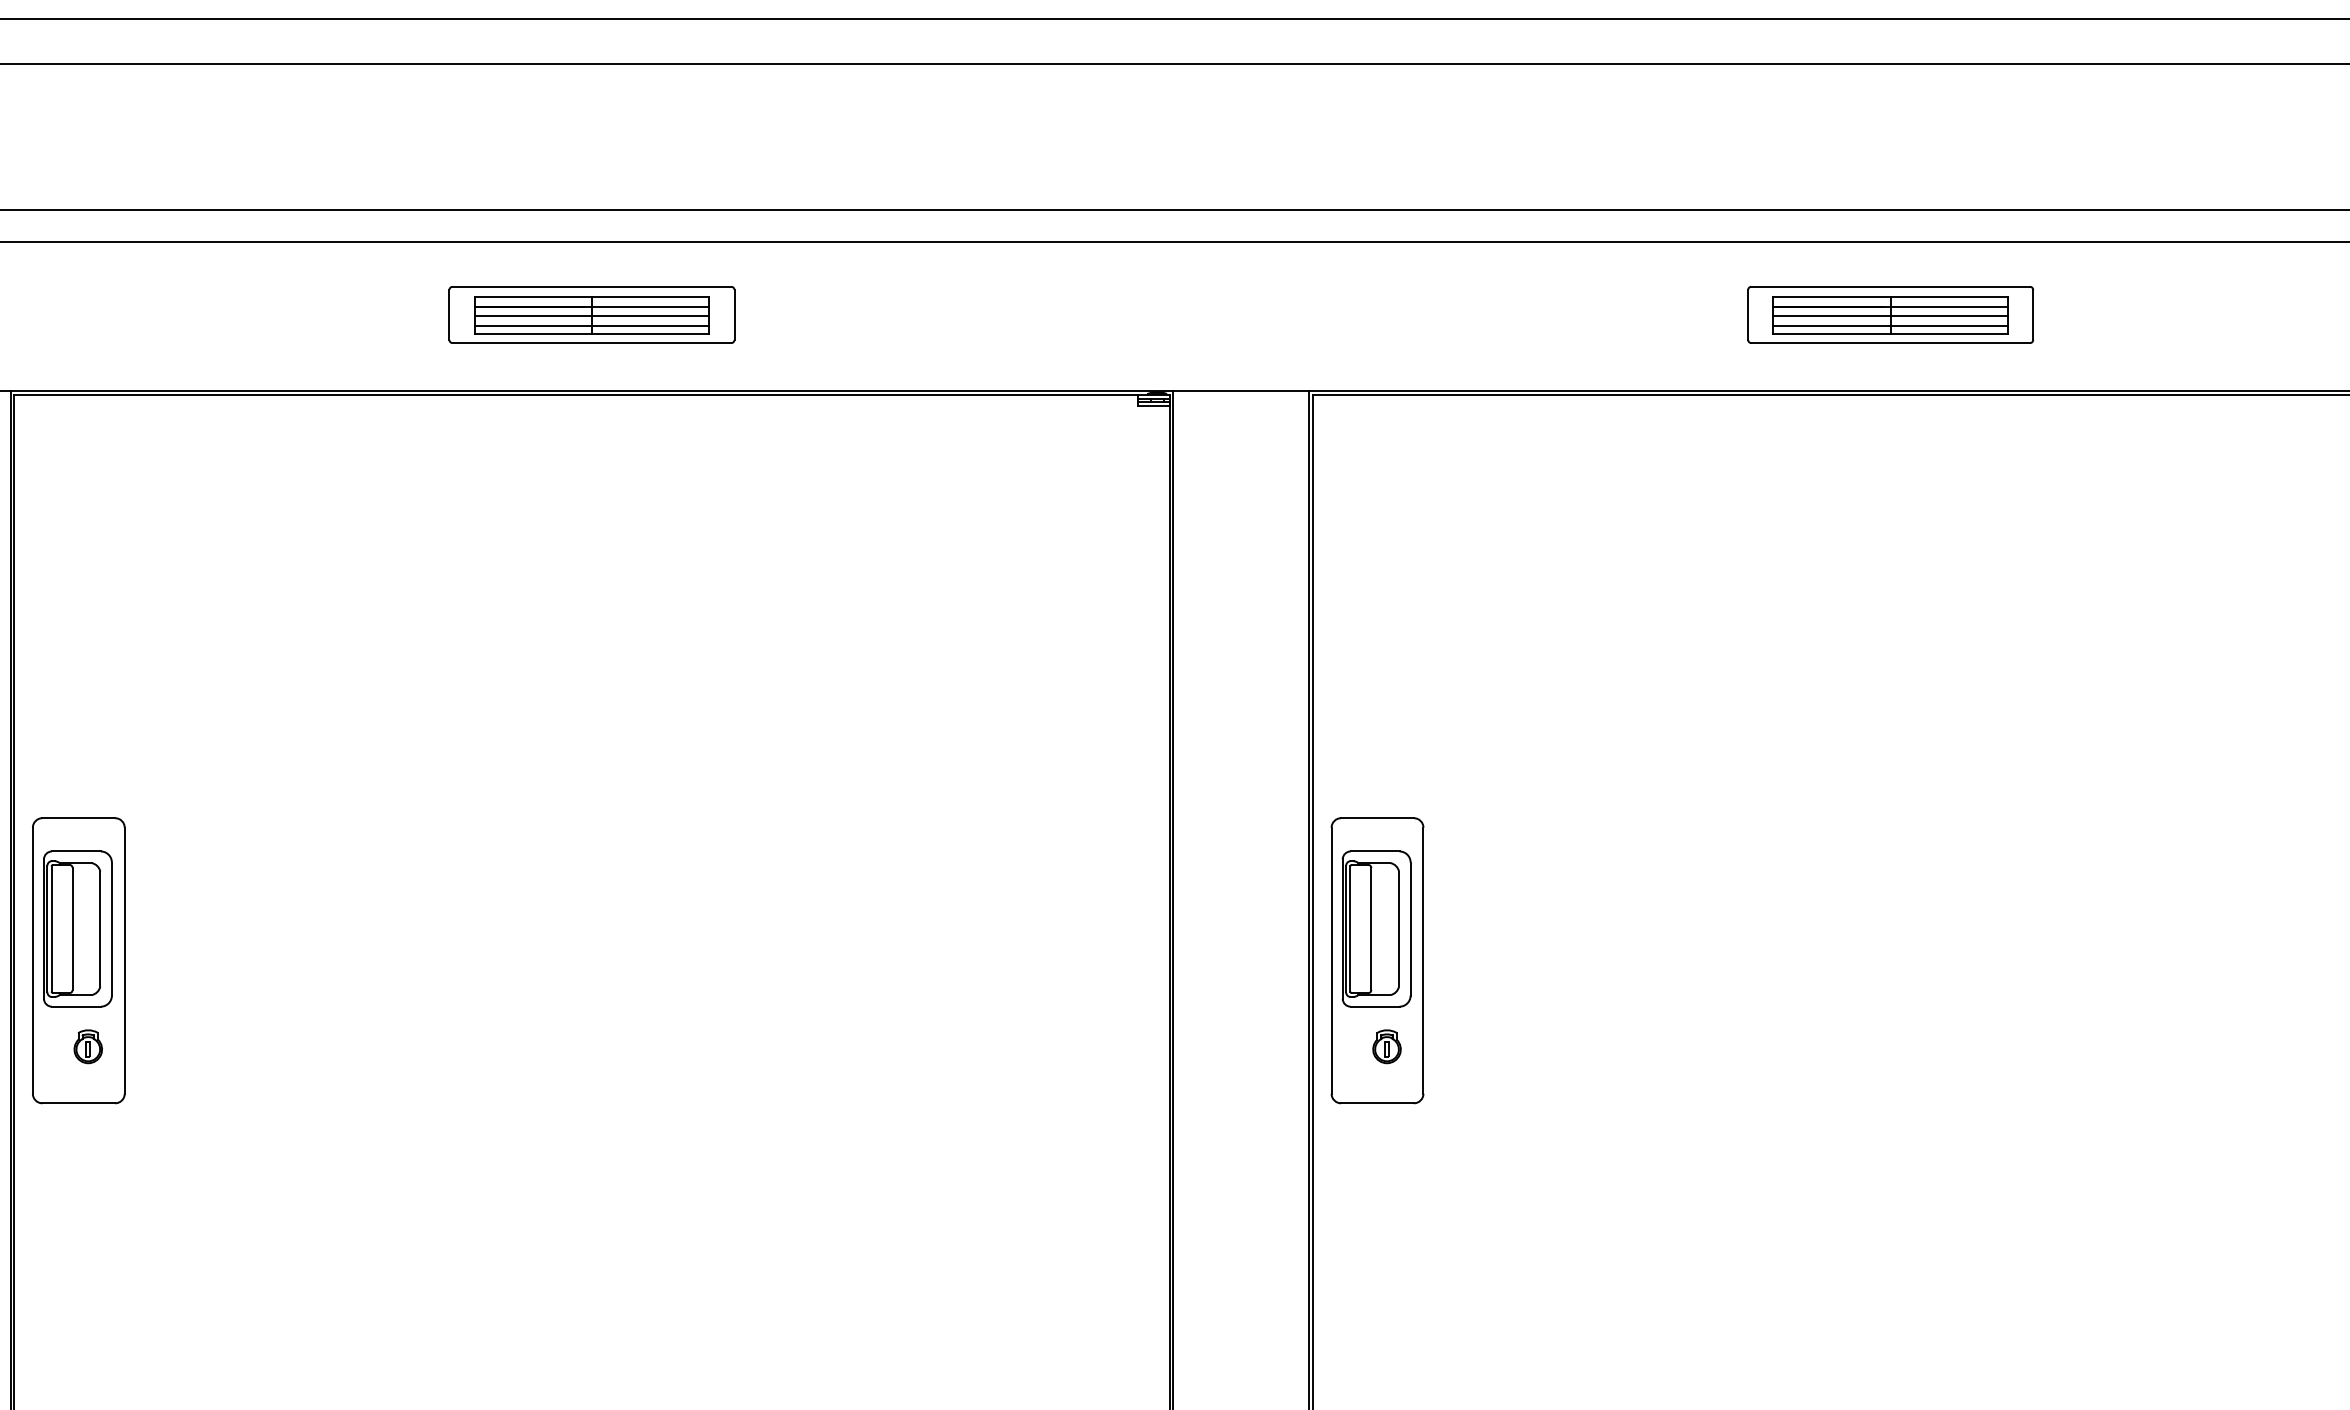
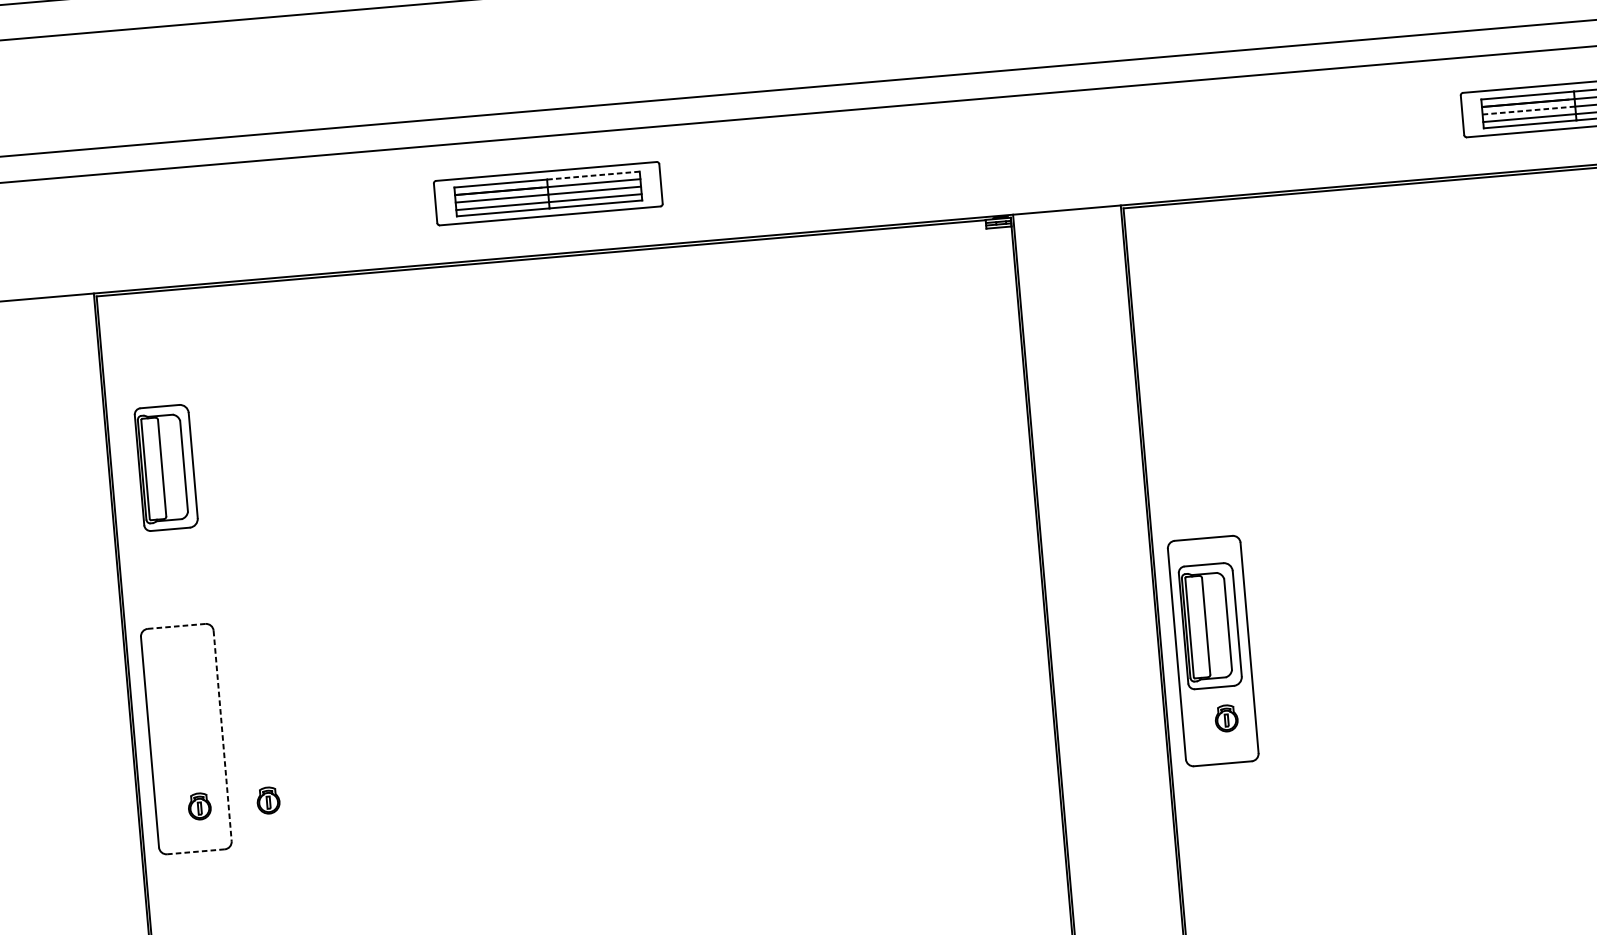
line: (650, 297) -> (593, 175), solid -> dashed
line: (1832, 316) -> (1529, 110), solid -> dashed
line: (79, 818) -> (177, 626), solid -> dashed
part: (77, 928) -> (165, 467), moved
line: (124, 961) -> (222, 736), solid -> dashed
part: (174, 1046) -> (267, 800), added
line: (78, 1103) -> (195, 852), solid -> dashed

